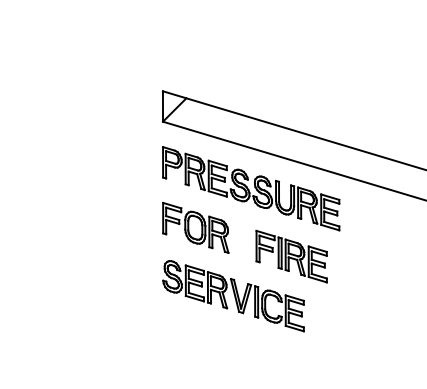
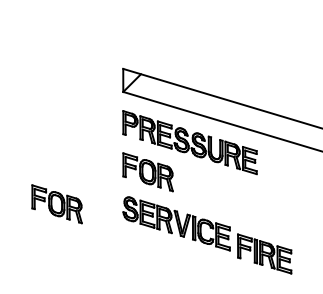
part: (291, 255) -> (264, 253), moved
part: (74, 270) -> (56, 204), added

